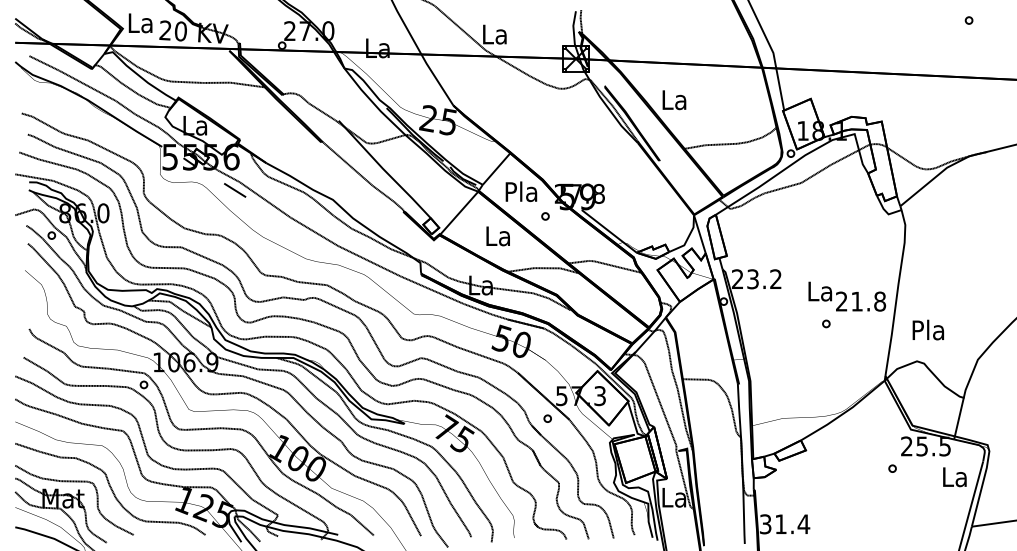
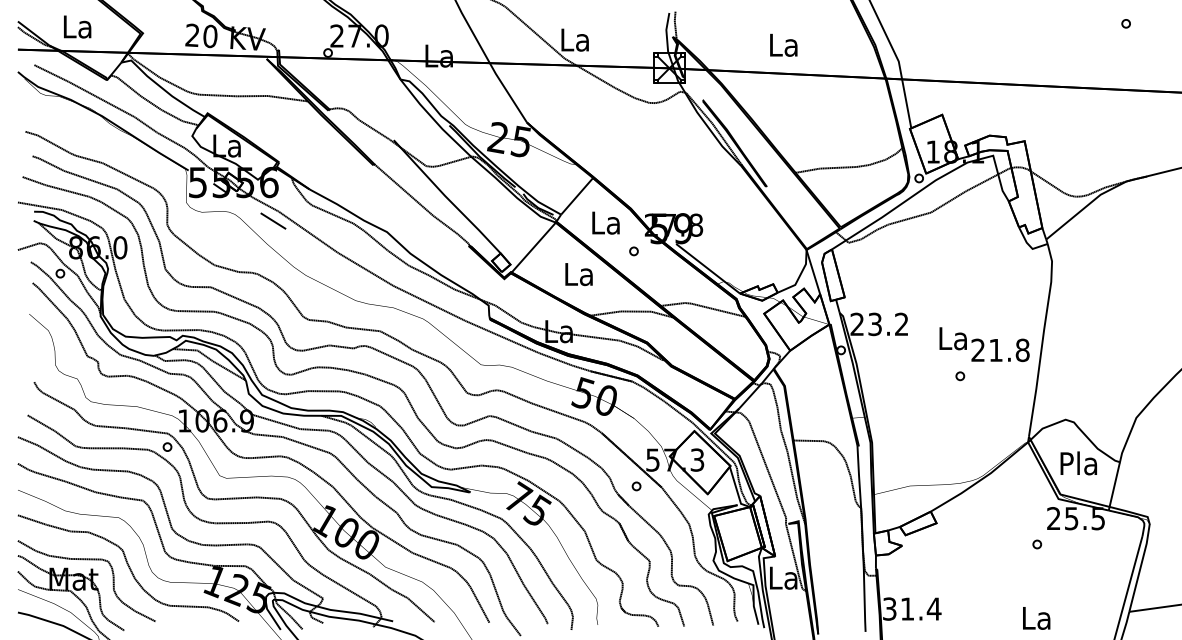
text: (140, 22) -> (77, 26), moved
text: (674, 99) -> (783, 44), moved
text: (520, 191) -> (605, 222), Pla -> La
text: (928, 330) -> (1078, 463), moved
text: (954, 477) -> (1036, 618), moved

